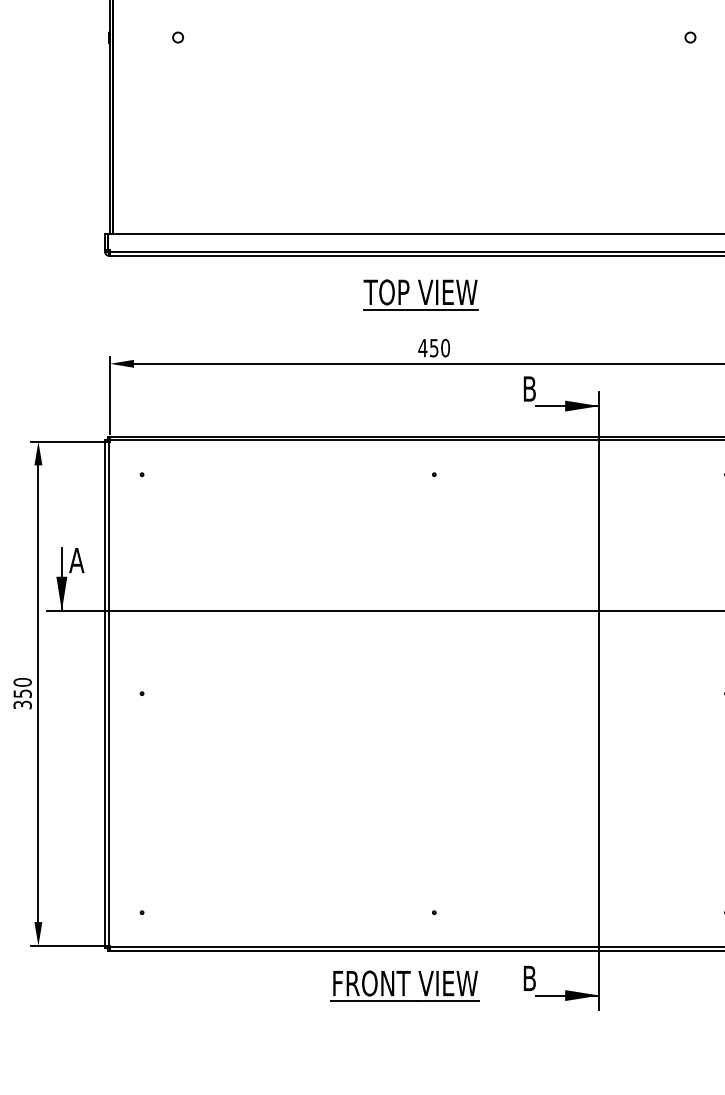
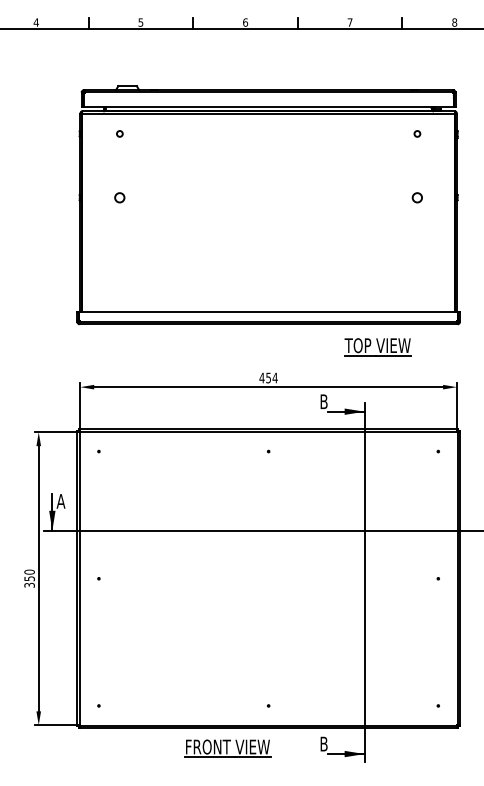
circle: (177, 37) -> (119, 197), size x1.6
circle: (690, 37) -> (417, 197), size x1.6
part: (420, 295) -> (377, 347), moved
text: (444, 347) -> (274, 377), 450 -> 454
part: (404, 986) -> (227, 748), moved

